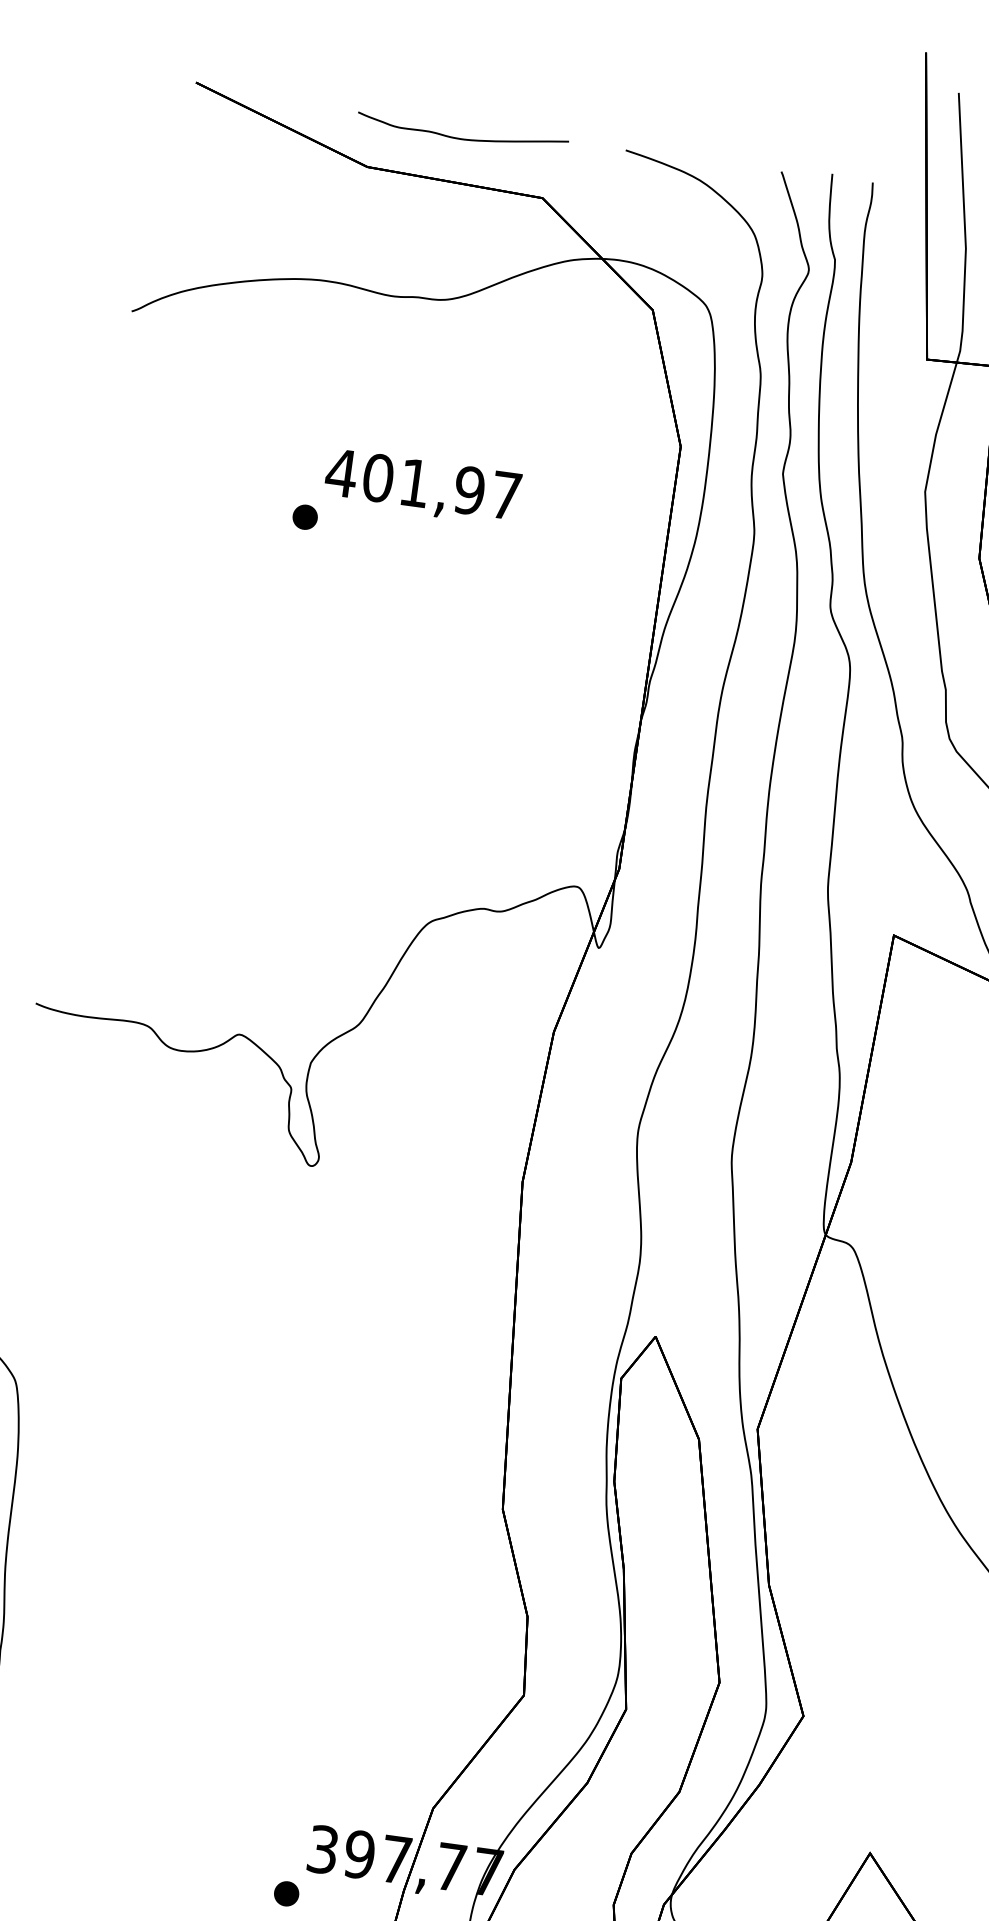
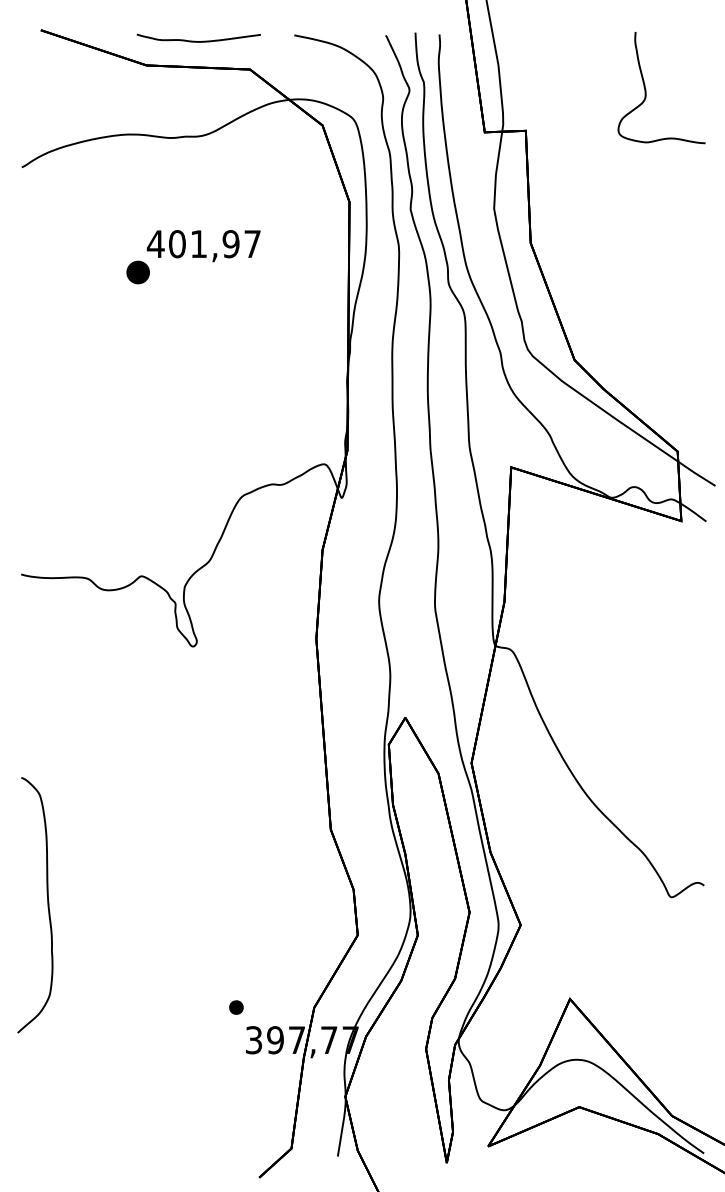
part: (305, 517) -> (138, 272), size x1.6
part: (286, 1893) -> (236, 1007), moved

